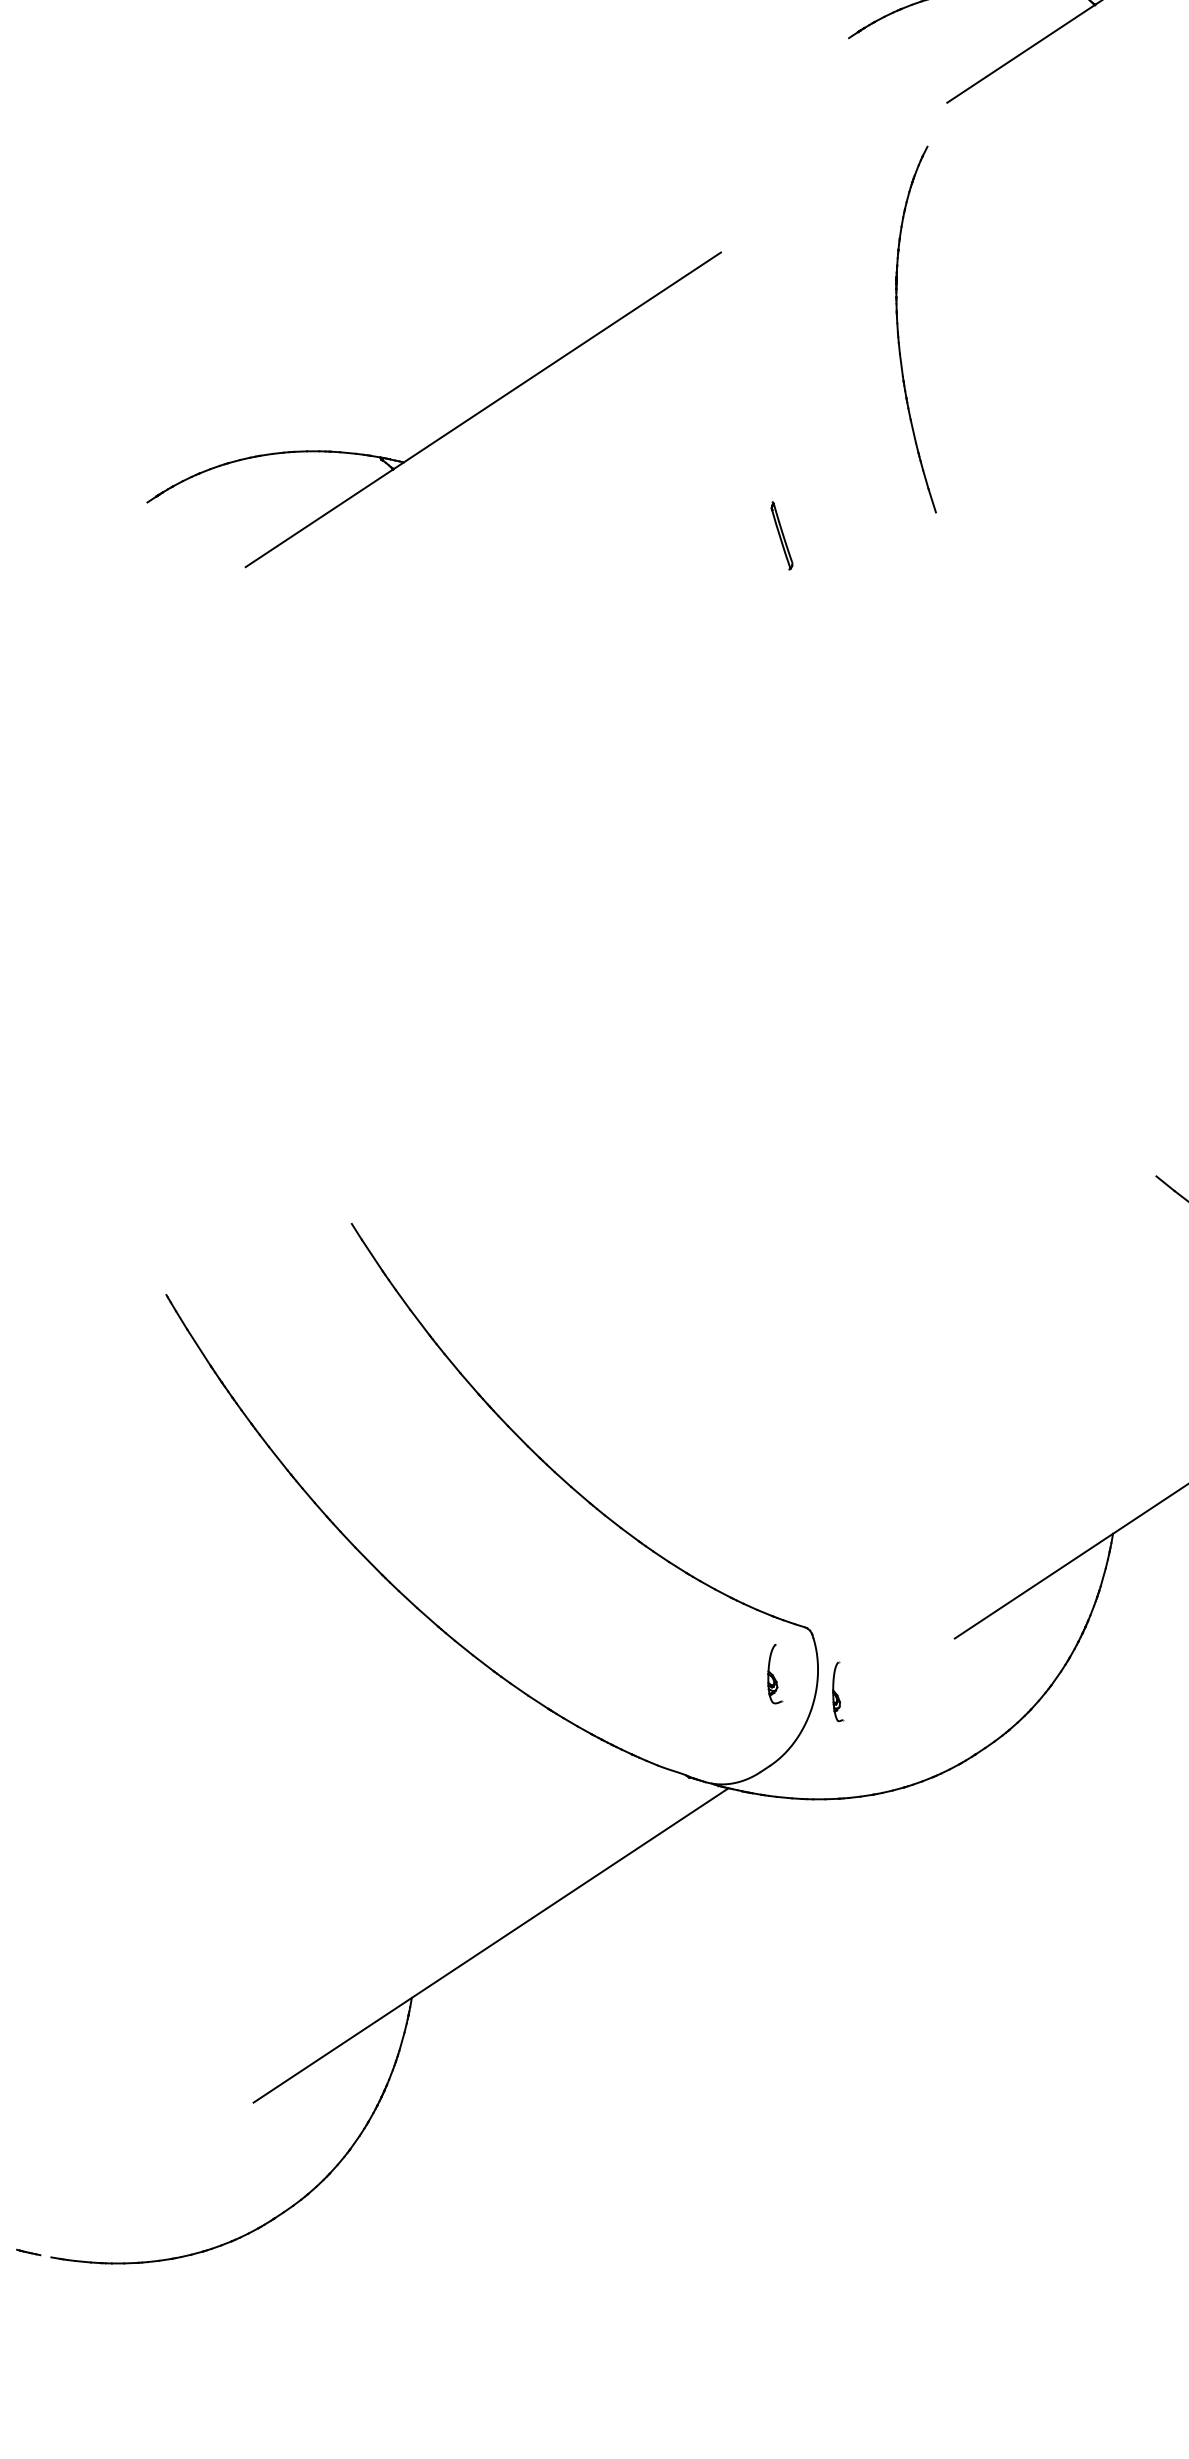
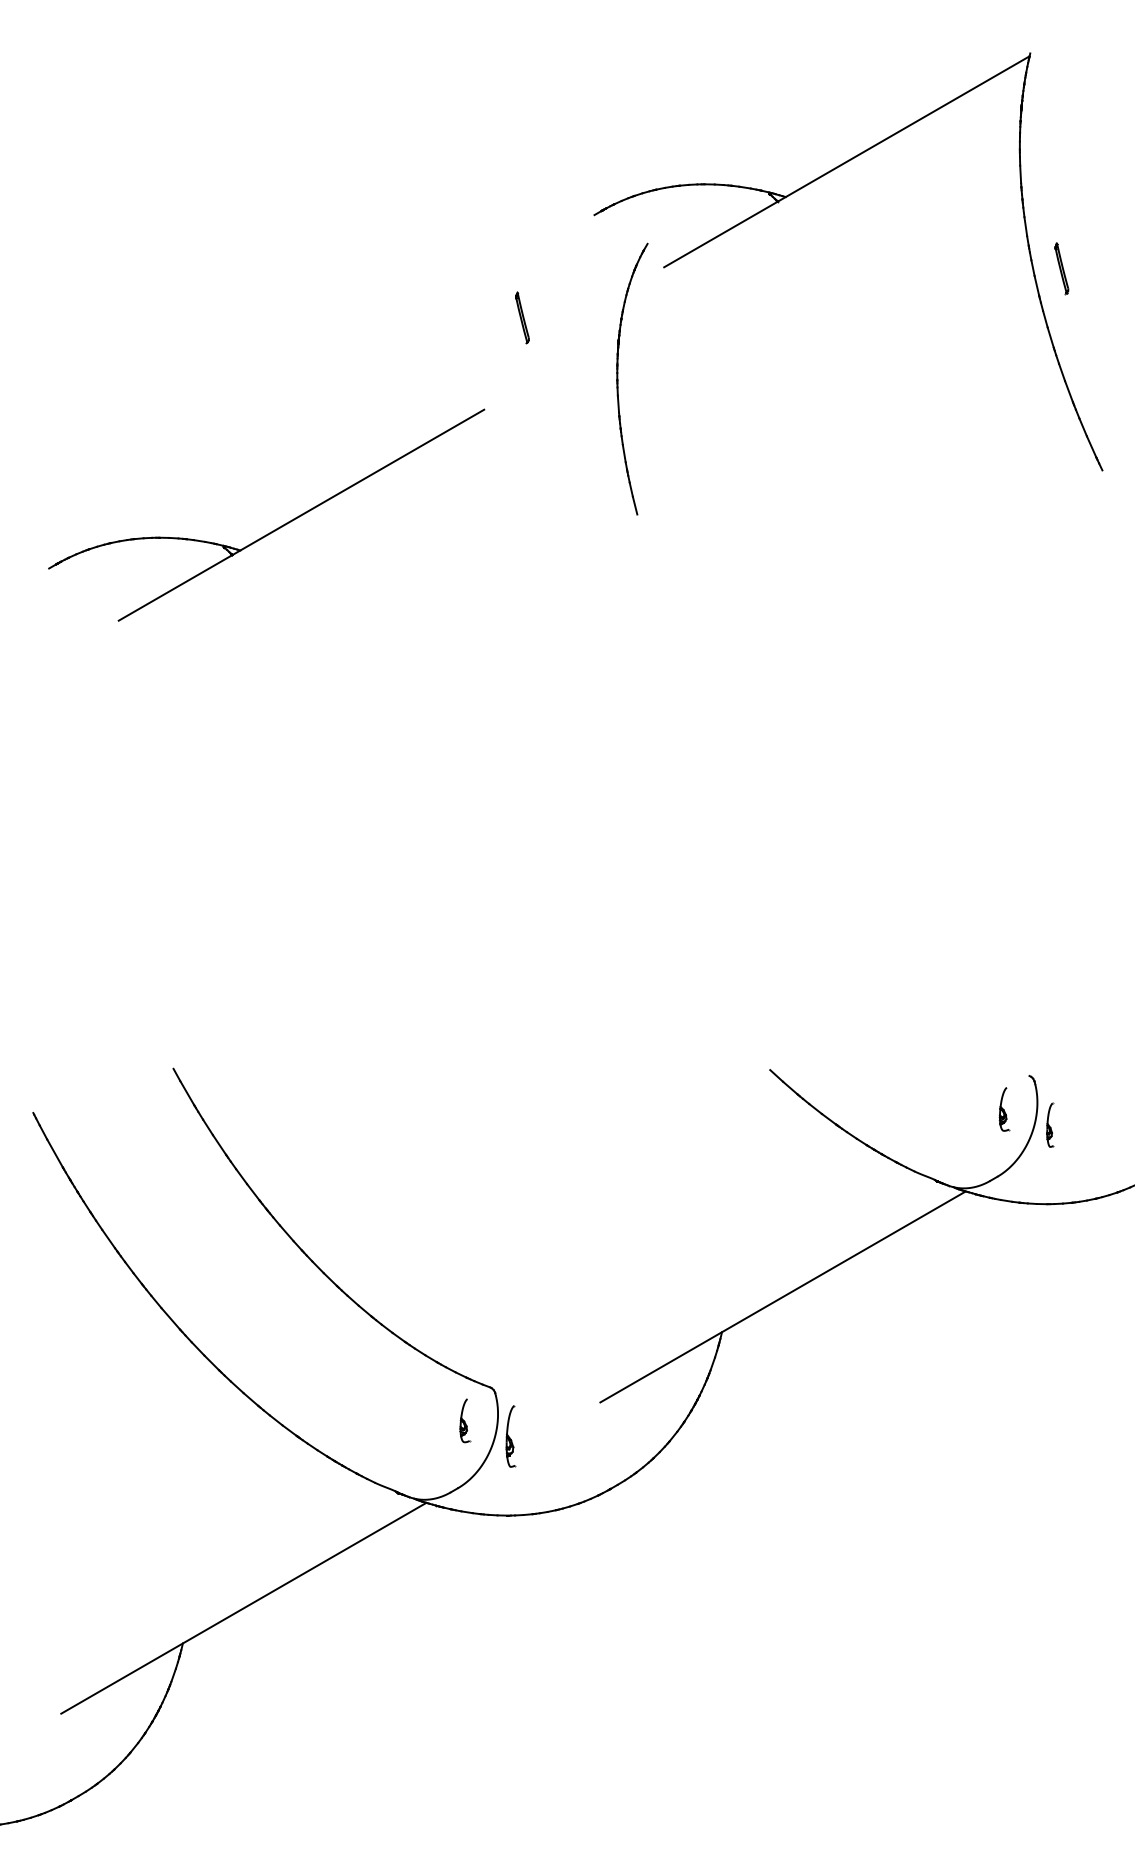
part: (899, 330) -> (618, 378), moved
part: (448, 431) -> (274, 529), moved
part: (781, 535) -> (522, 317), moved
part: (836, 1691) -> (510, 1436), size x1.4

